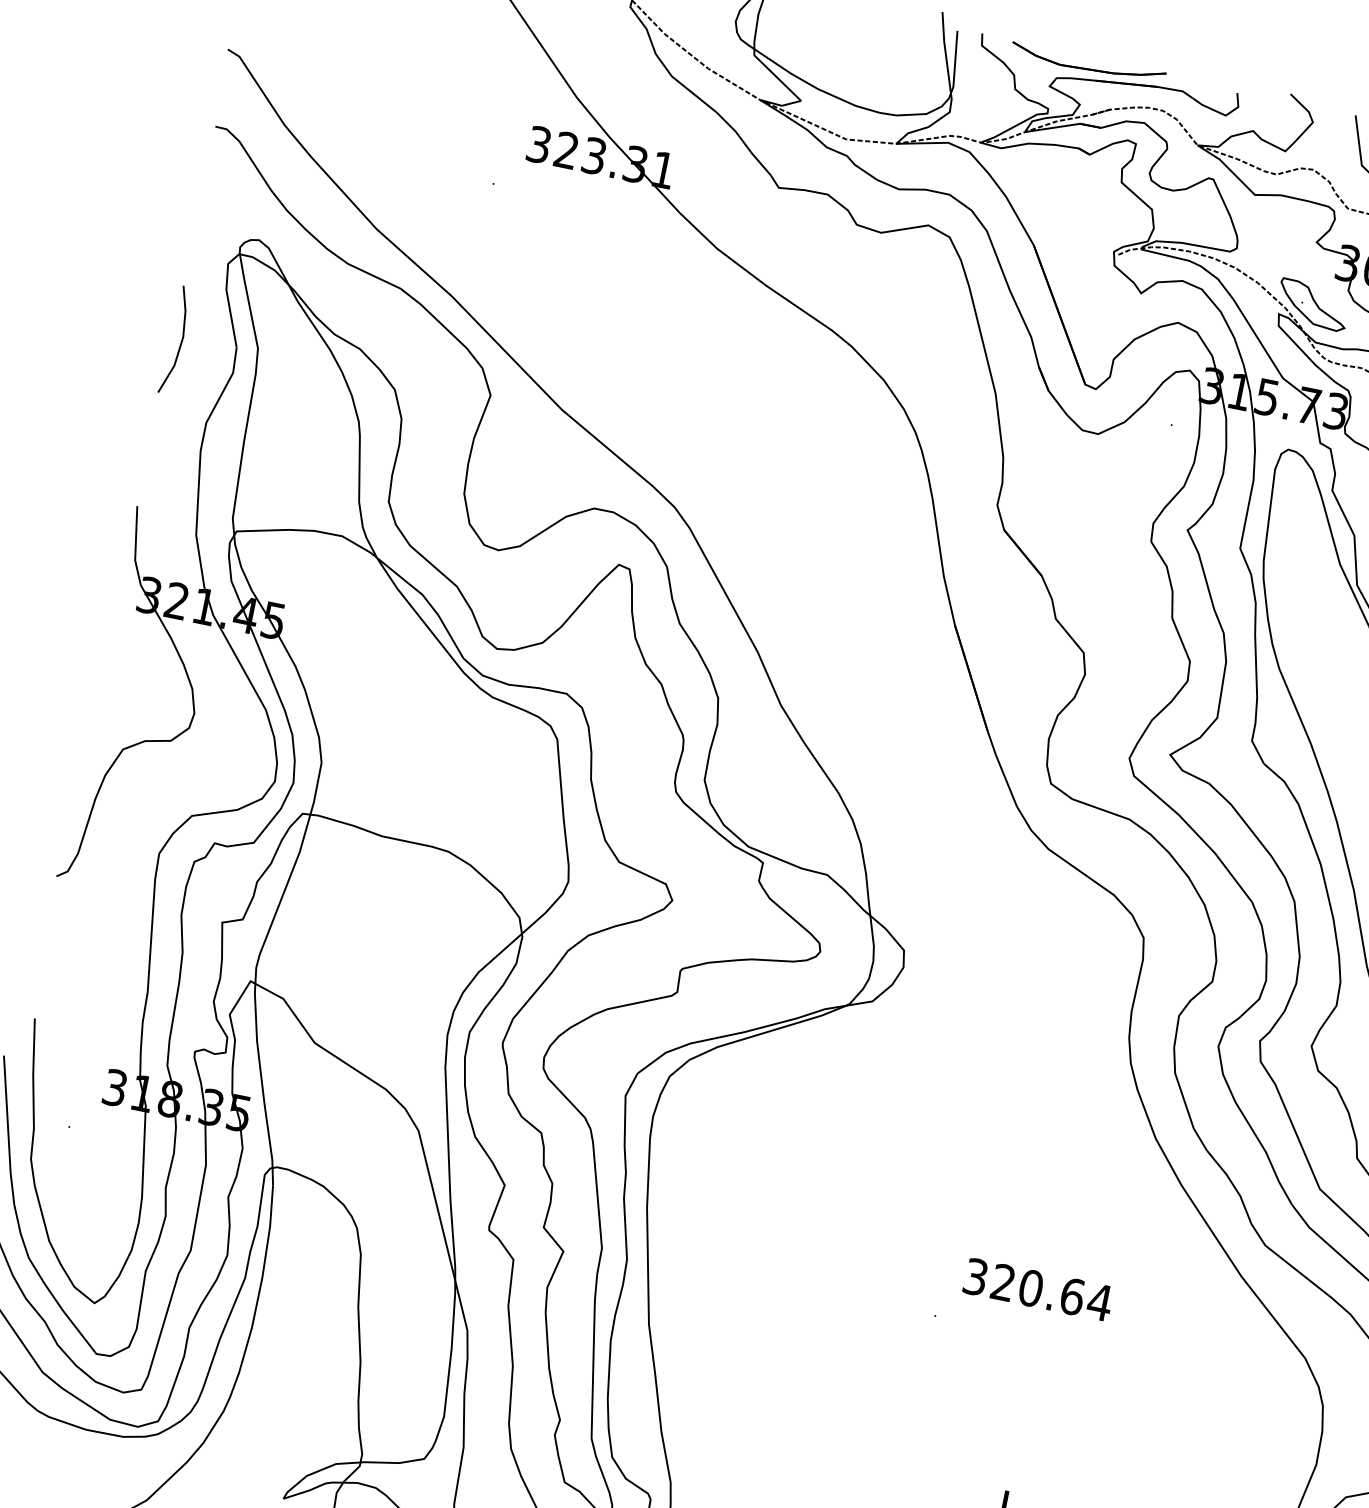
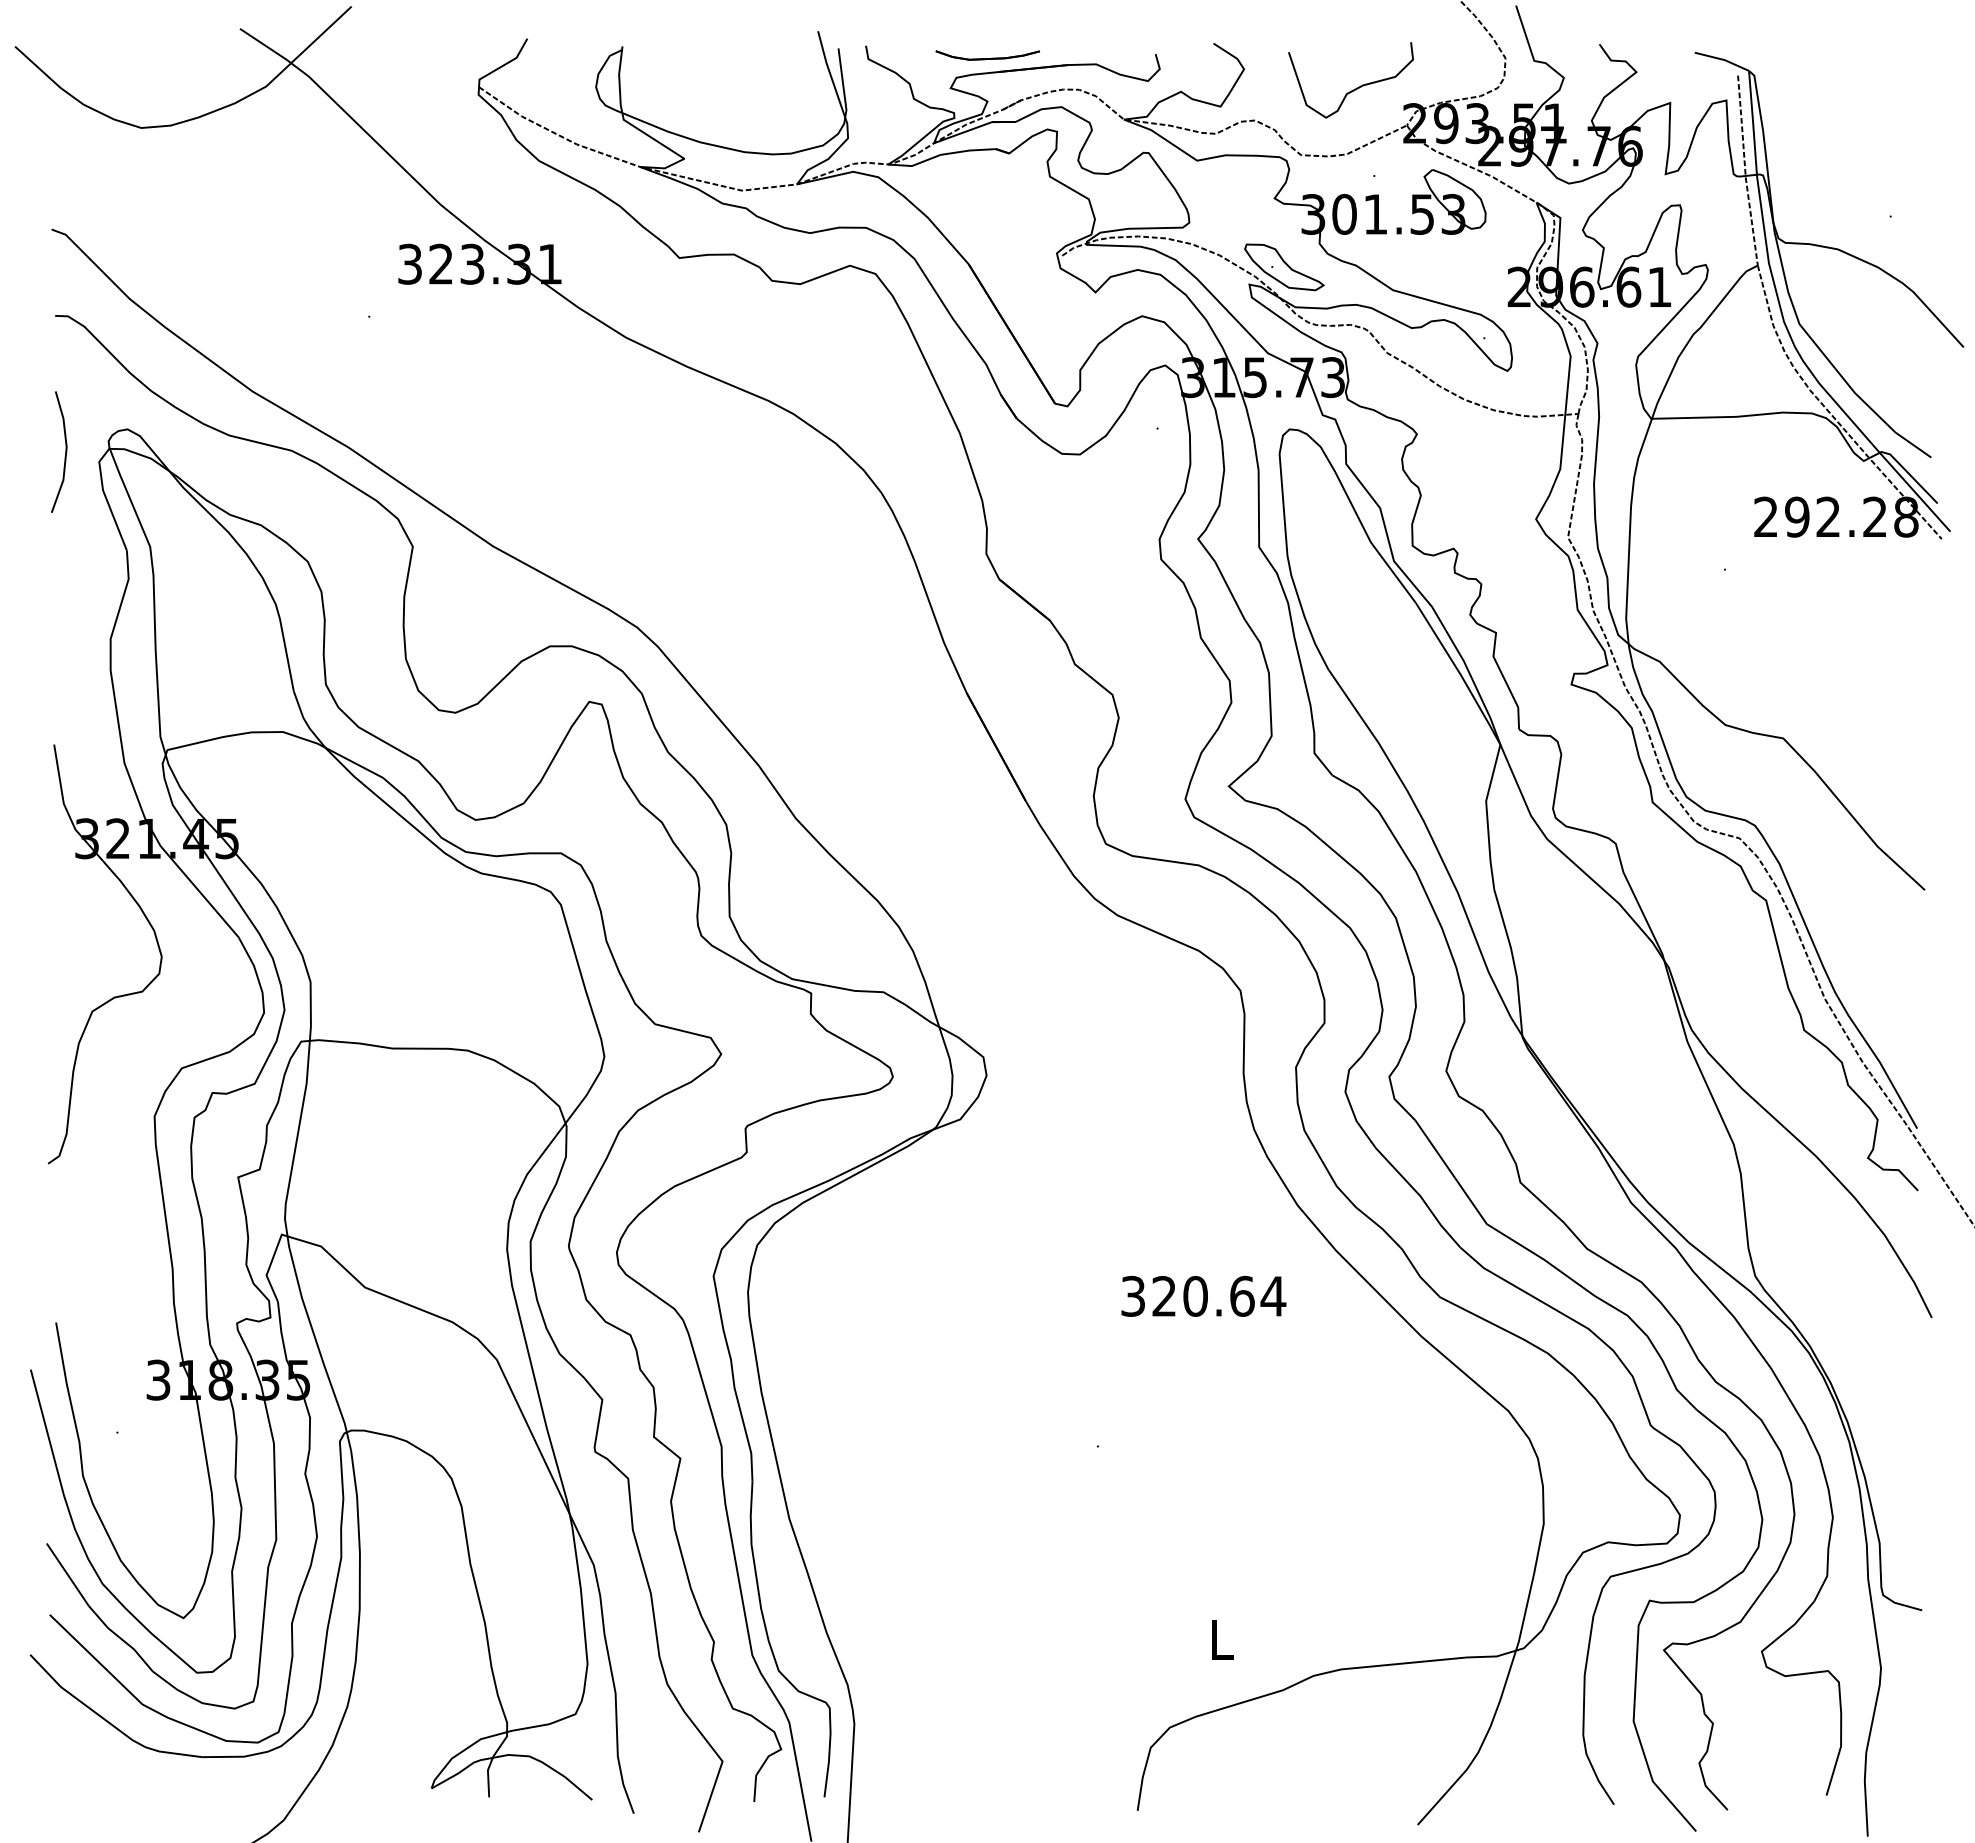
part: (1088, 63) -> (987, 55), size x0.6
line: (181, 340) -> (65, 451), moved
text: (1038, 1289) -> (1203, 1296), moved

